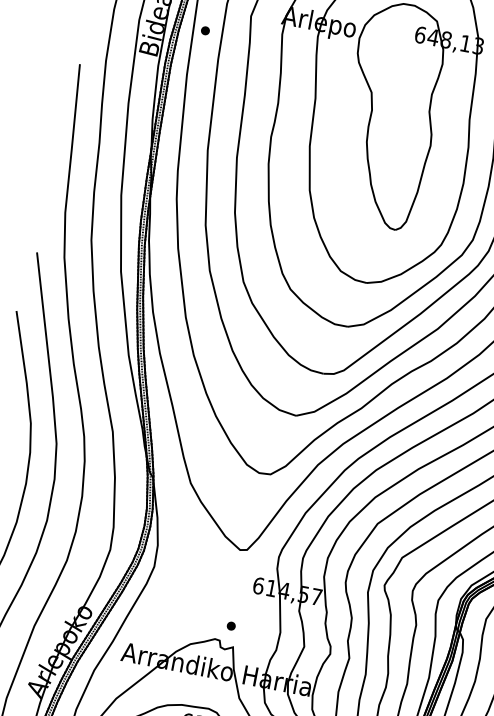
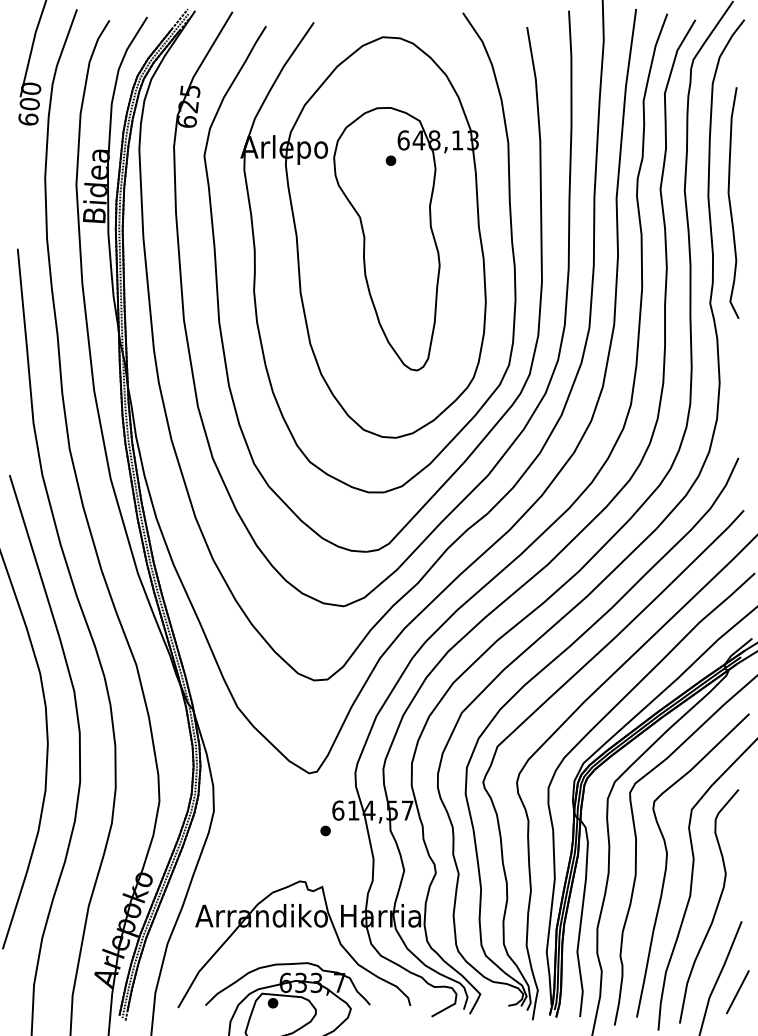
part: (205, 30) -> (390, 160), moved
part: (231, 625) -> (325, 830), moved

